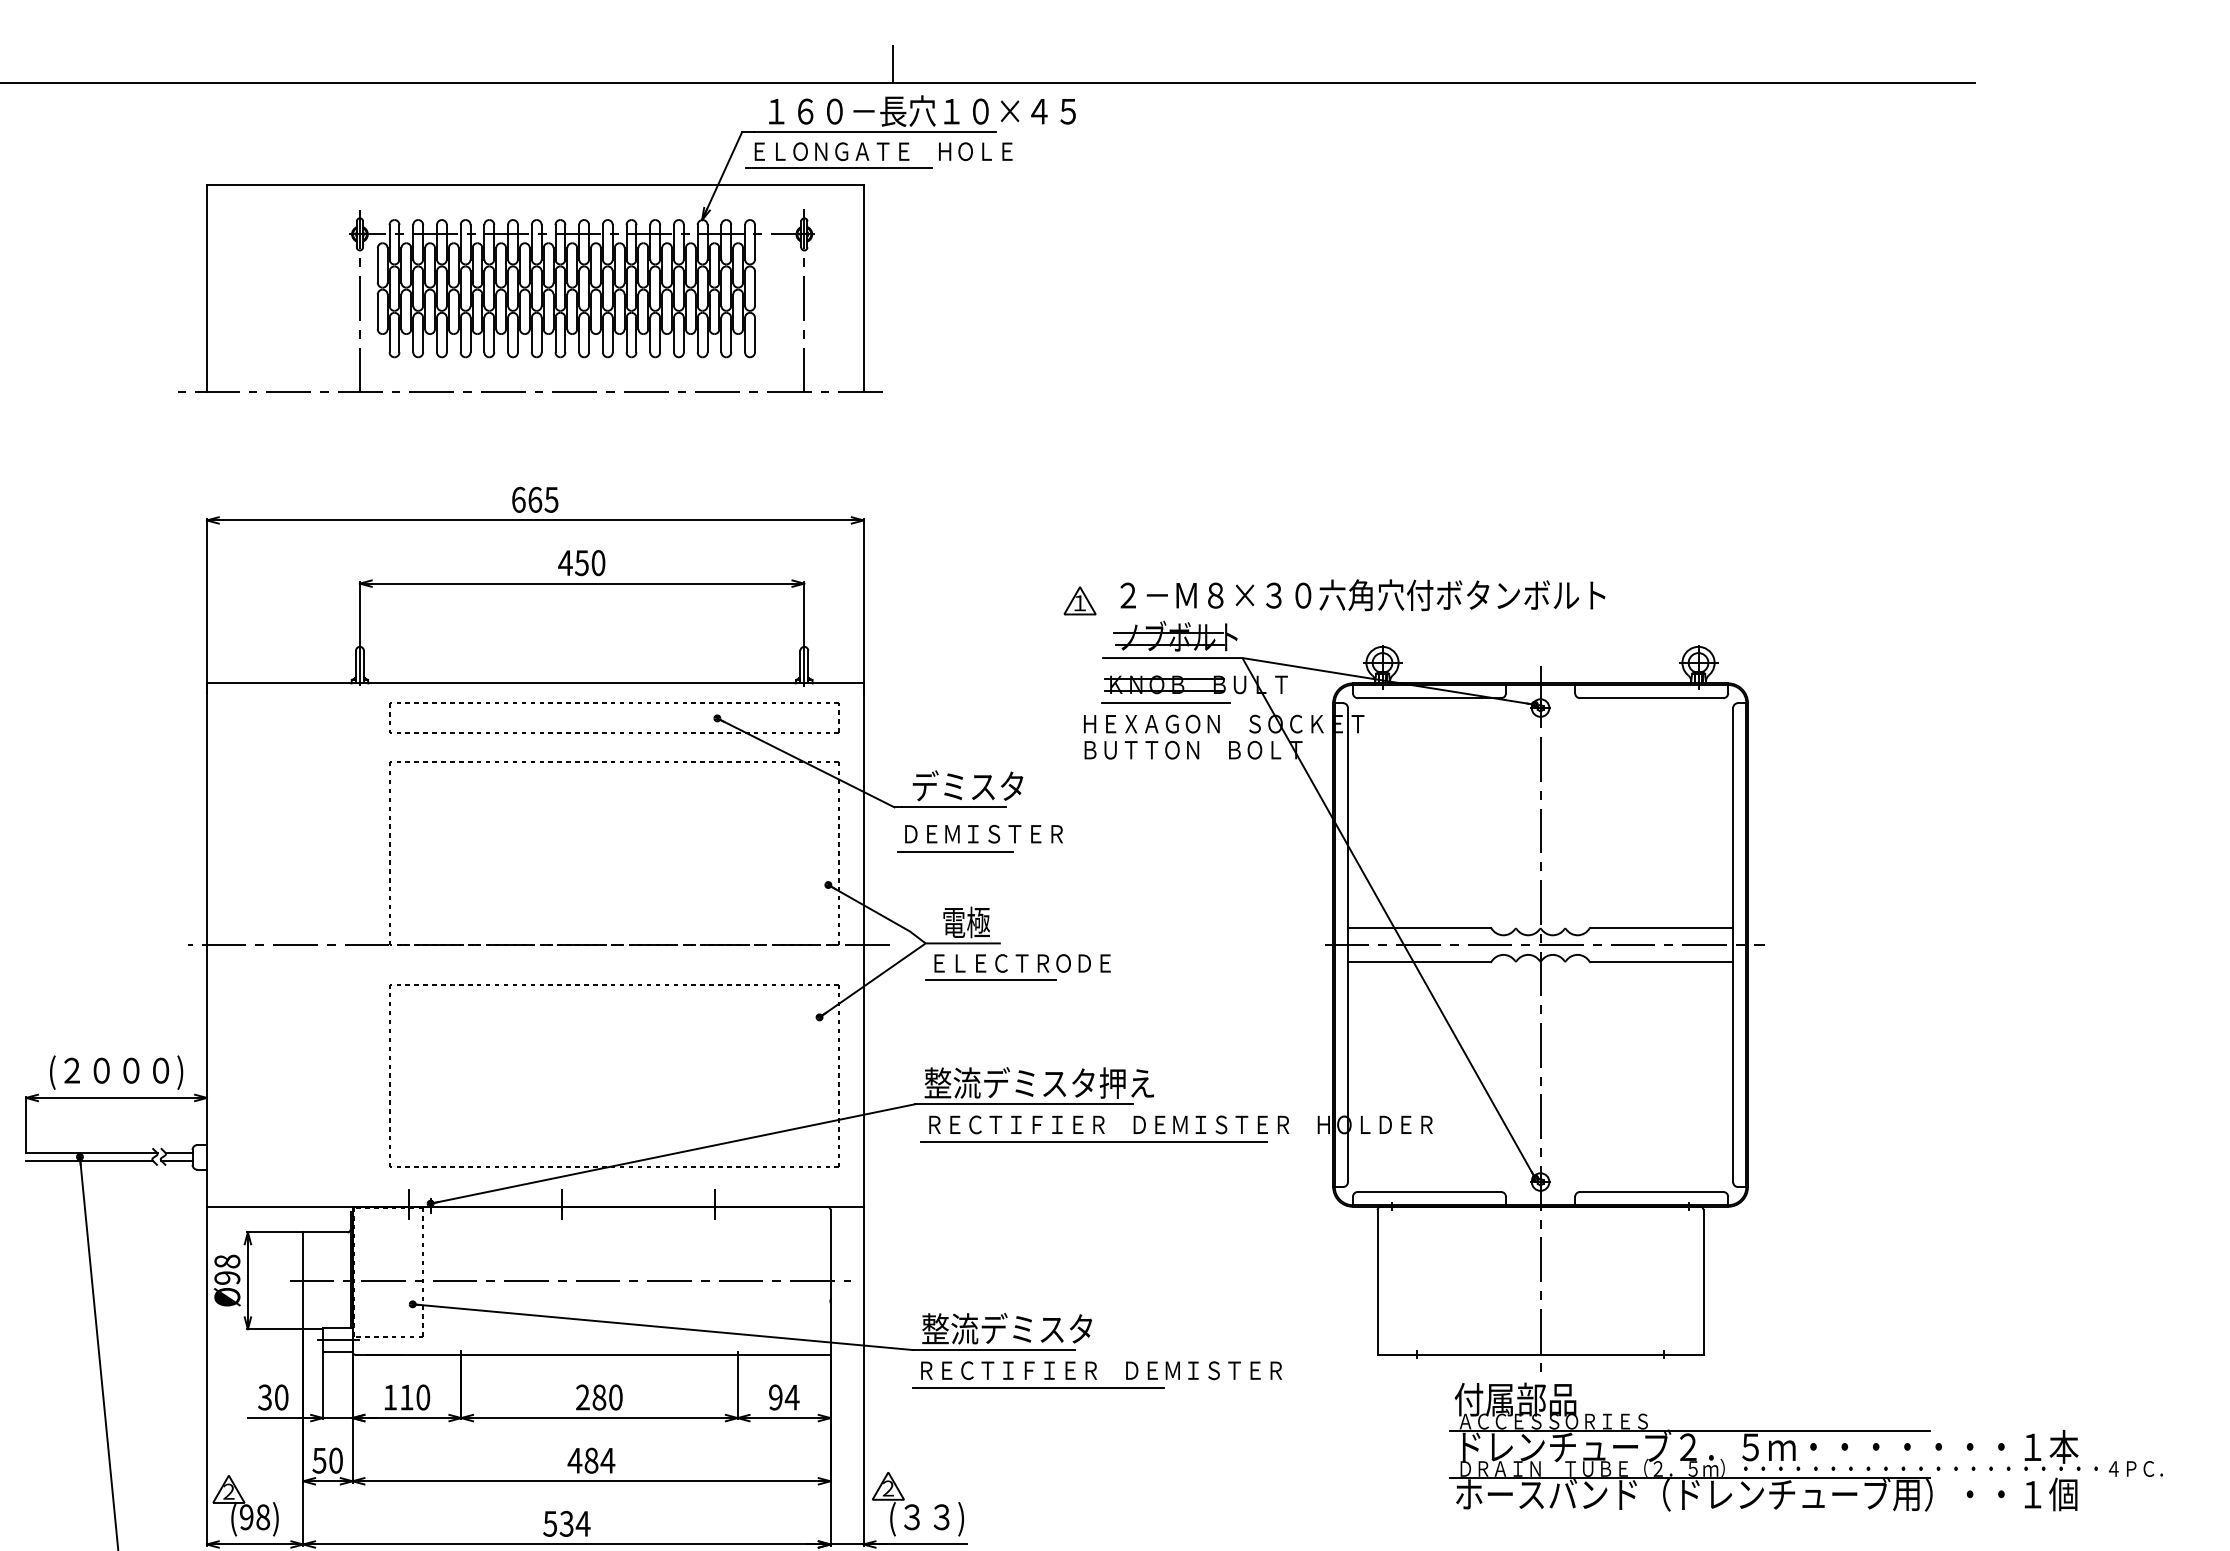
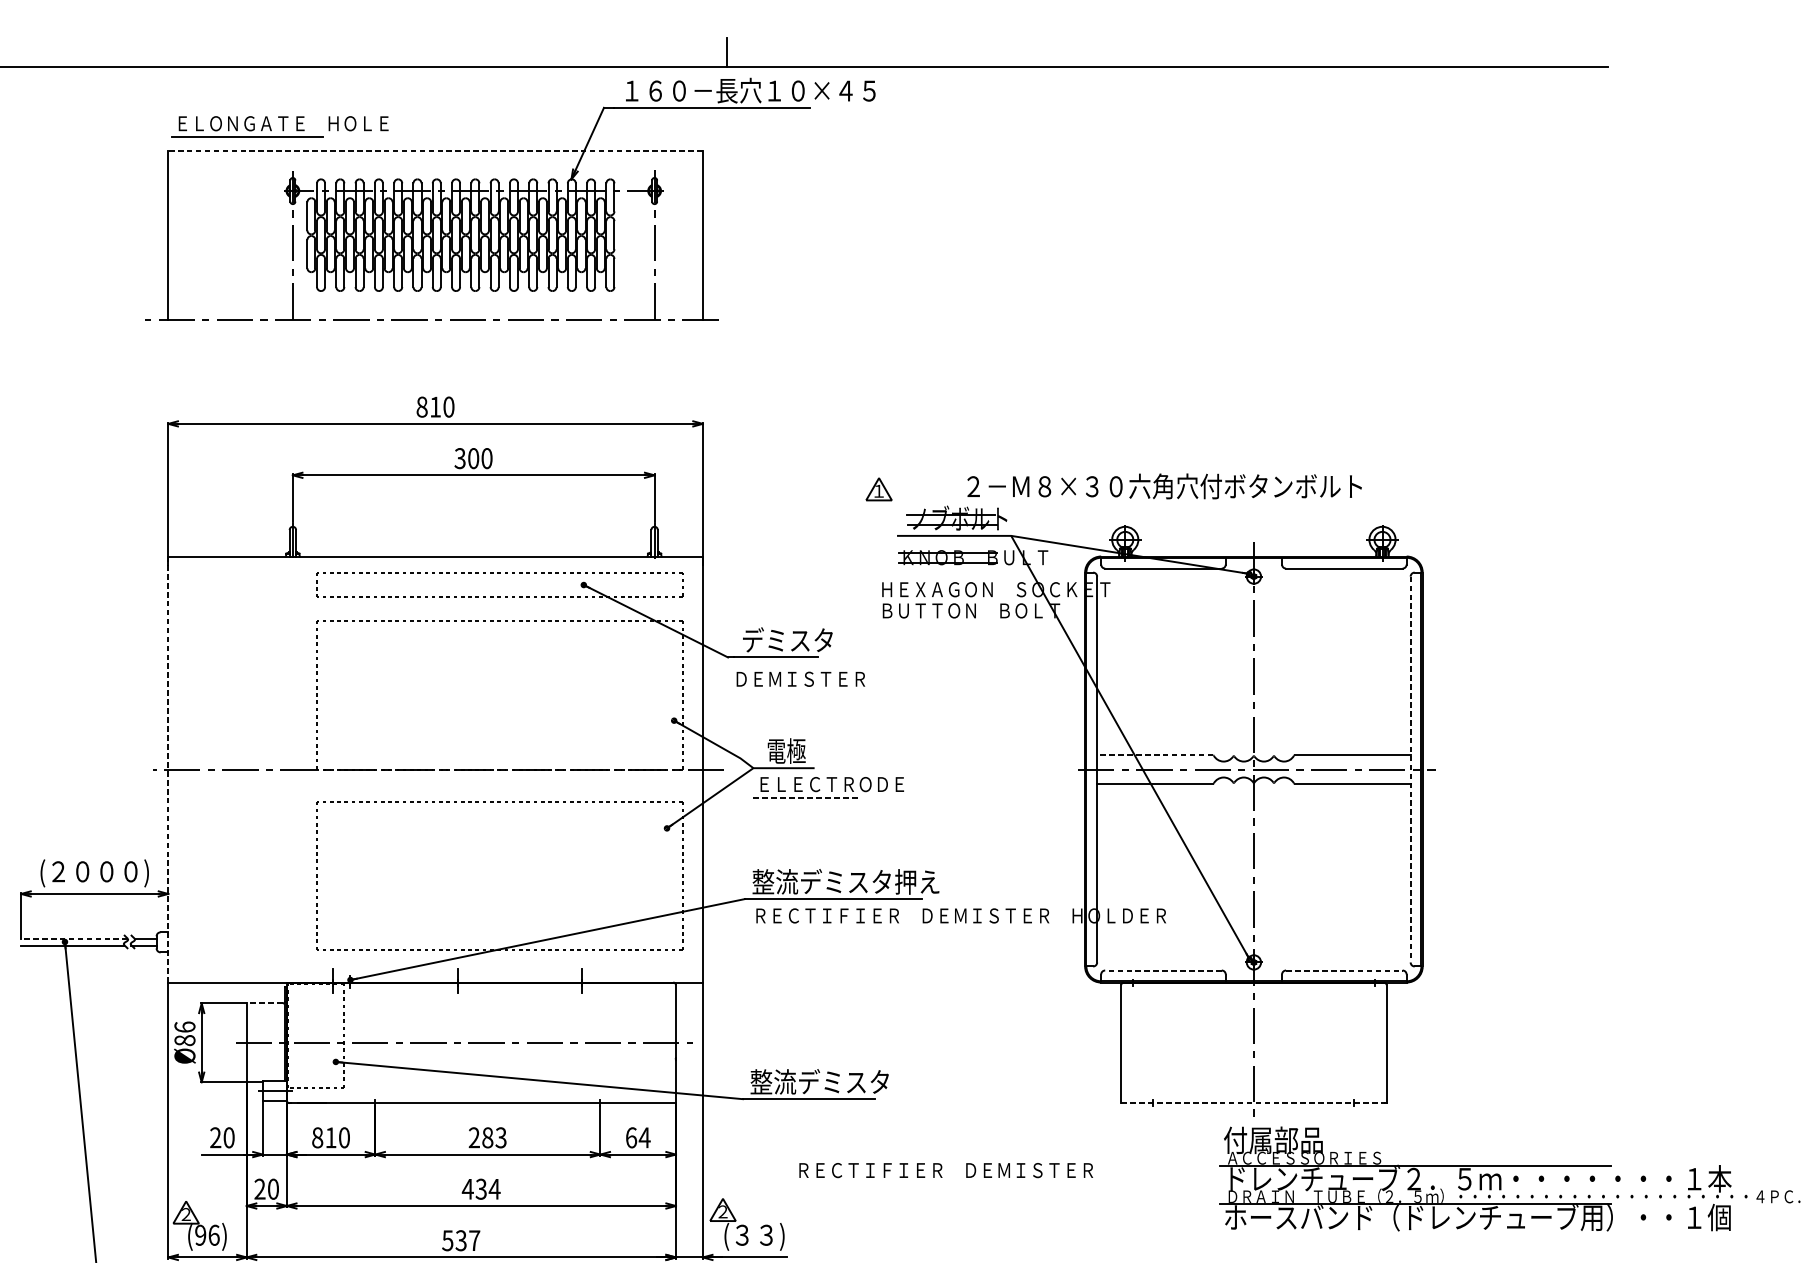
part: (878, 155) -> (279, 126), moved
line: (534, 184) -> (434, 150), solid -> dashed
text: (535, 499) -> (435, 406), 665 -> 810
text: (573, 563) -> (466, 458), 450 -> 300
text: (1362, 595) -> (1164, 486), moved
line: (1166, 702) -> (949, 572), removed
line: (955, 852) -> (777, 694), removed
line: (1418, 927) -> (1154, 755), solid -> dashed
line: (206, 945) -> (167, 769), solid -> dashed
line: (1733, 945) -> (1410, 769), solid -> dashed
line: (991, 980) -> (806, 798), solid -> dashed
line: (1093, 1142) -> (889, 930), removed
line: (91, 1153) -> (74, 939), solid -> dashed
line: (1429, 1191) -> (1163, 970), solid -> dashed
line: (1651, 1191) -> (1344, 970), solid -> dashed
line: (324, 1232) -> (264, 1003), solid -> dashed
text: (227, 1269) -> (185, 1033), Ø98 -> Ø86
line: (1540, 1354) -> (1253, 1102), solid -> dashed
text: (1101, 1370) -> (946, 1170), moved
line: (1038, 1387) -> (845, 1129), removed
text: (264, 1397) -> (215, 1137), 30 -> 20
text: (390, 1397) -> (317, 1137), 110 -> 810
text: (615, 1397) -> (500, 1137), 280 -> 283
text: (775, 1397) -> (631, 1137), 94 -> 64
part: (1805, 1446) -> (1509, 1178), moved
text: (319, 1460) -> (259, 1189), 50 -> 20
text: (591, 1460) -> (481, 1189), 484 -> 434
text: (263, 1517) -> (214, 1235), (98) -> (96)
text: (582, 1523) -> (474, 1240), 534 -> 537

